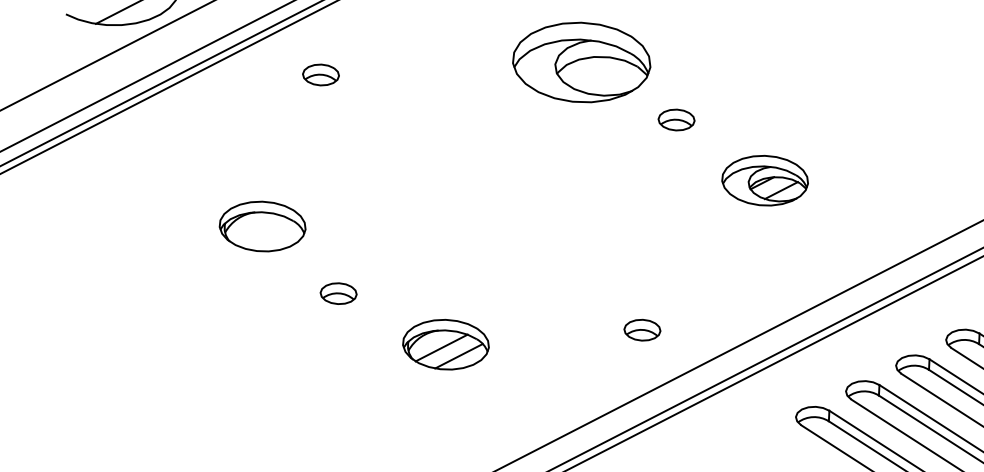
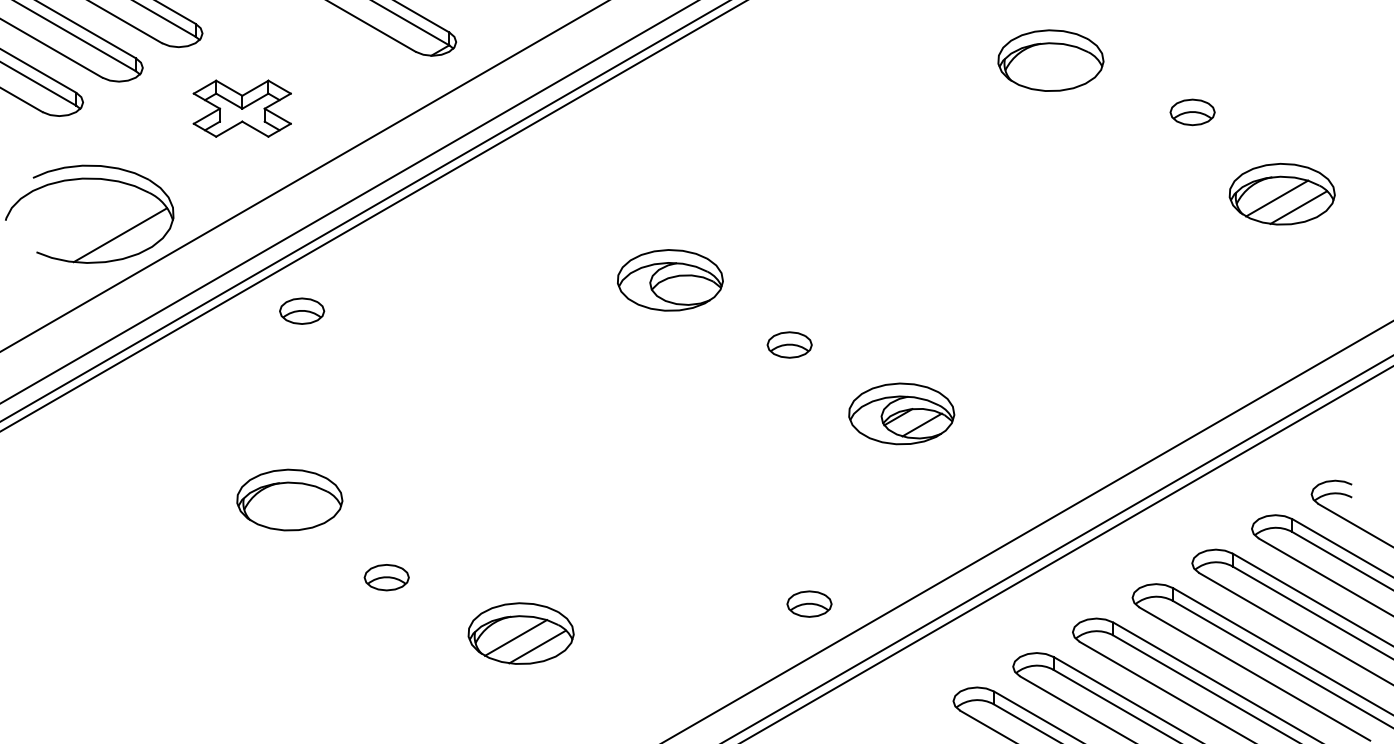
part: (581, 62) -> (670, 280), size x0.62
part: (321, 74) -> (302, 310), moved
part: (642, 329) -> (809, 603), moved

